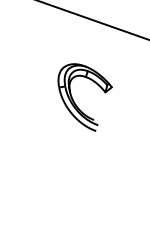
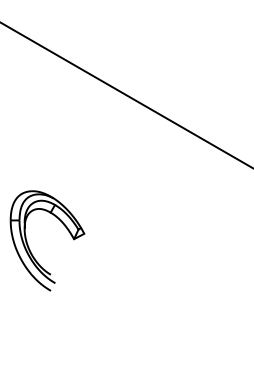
part: (76, 105) -> (30, 249), moved

